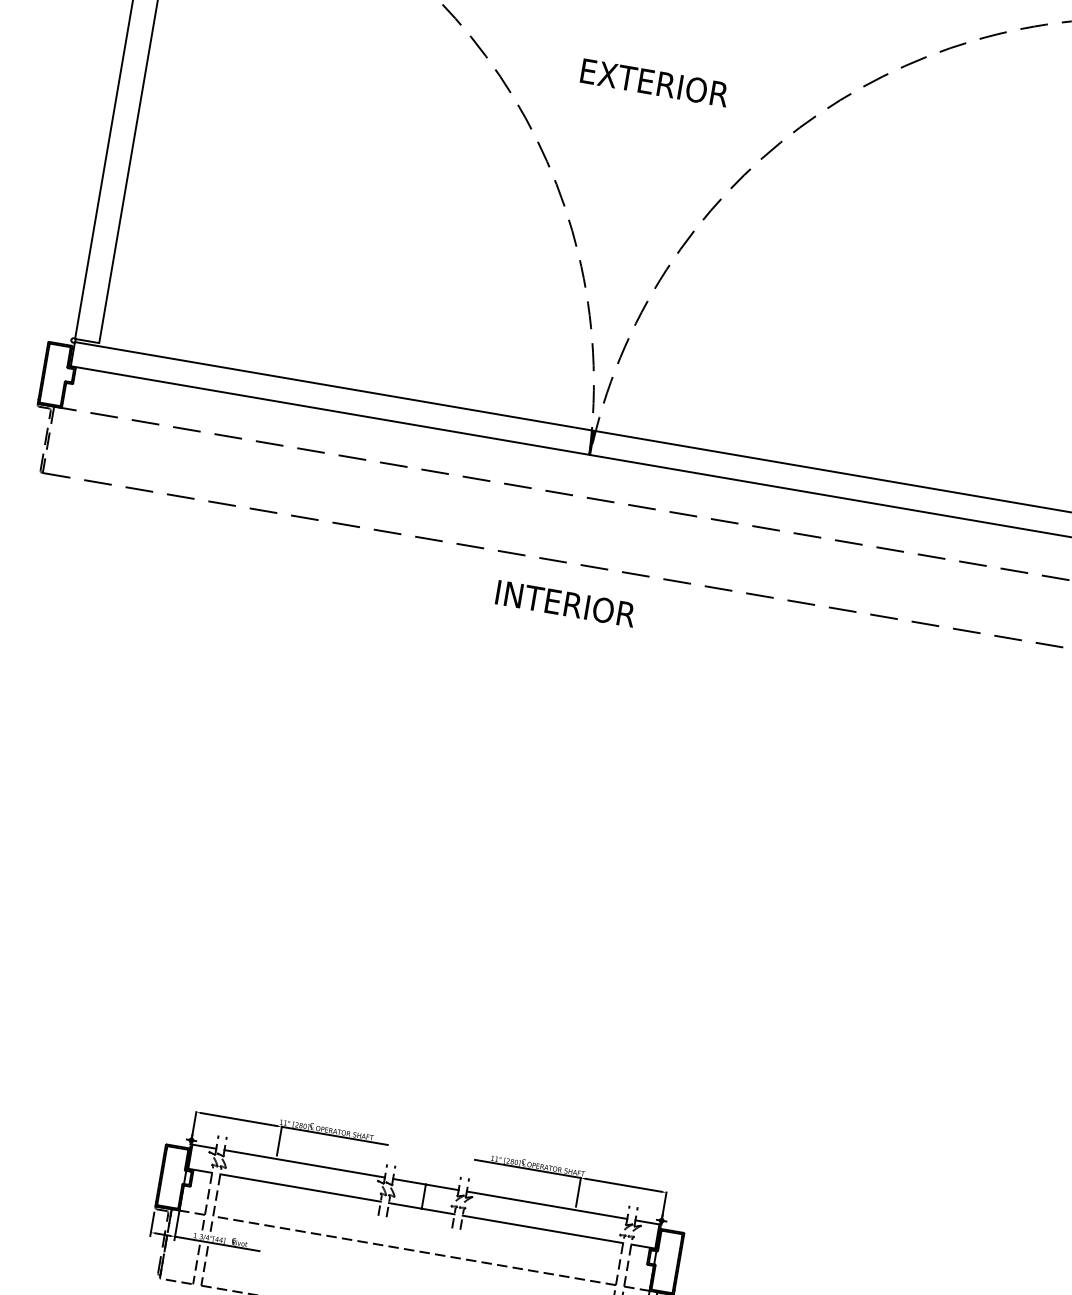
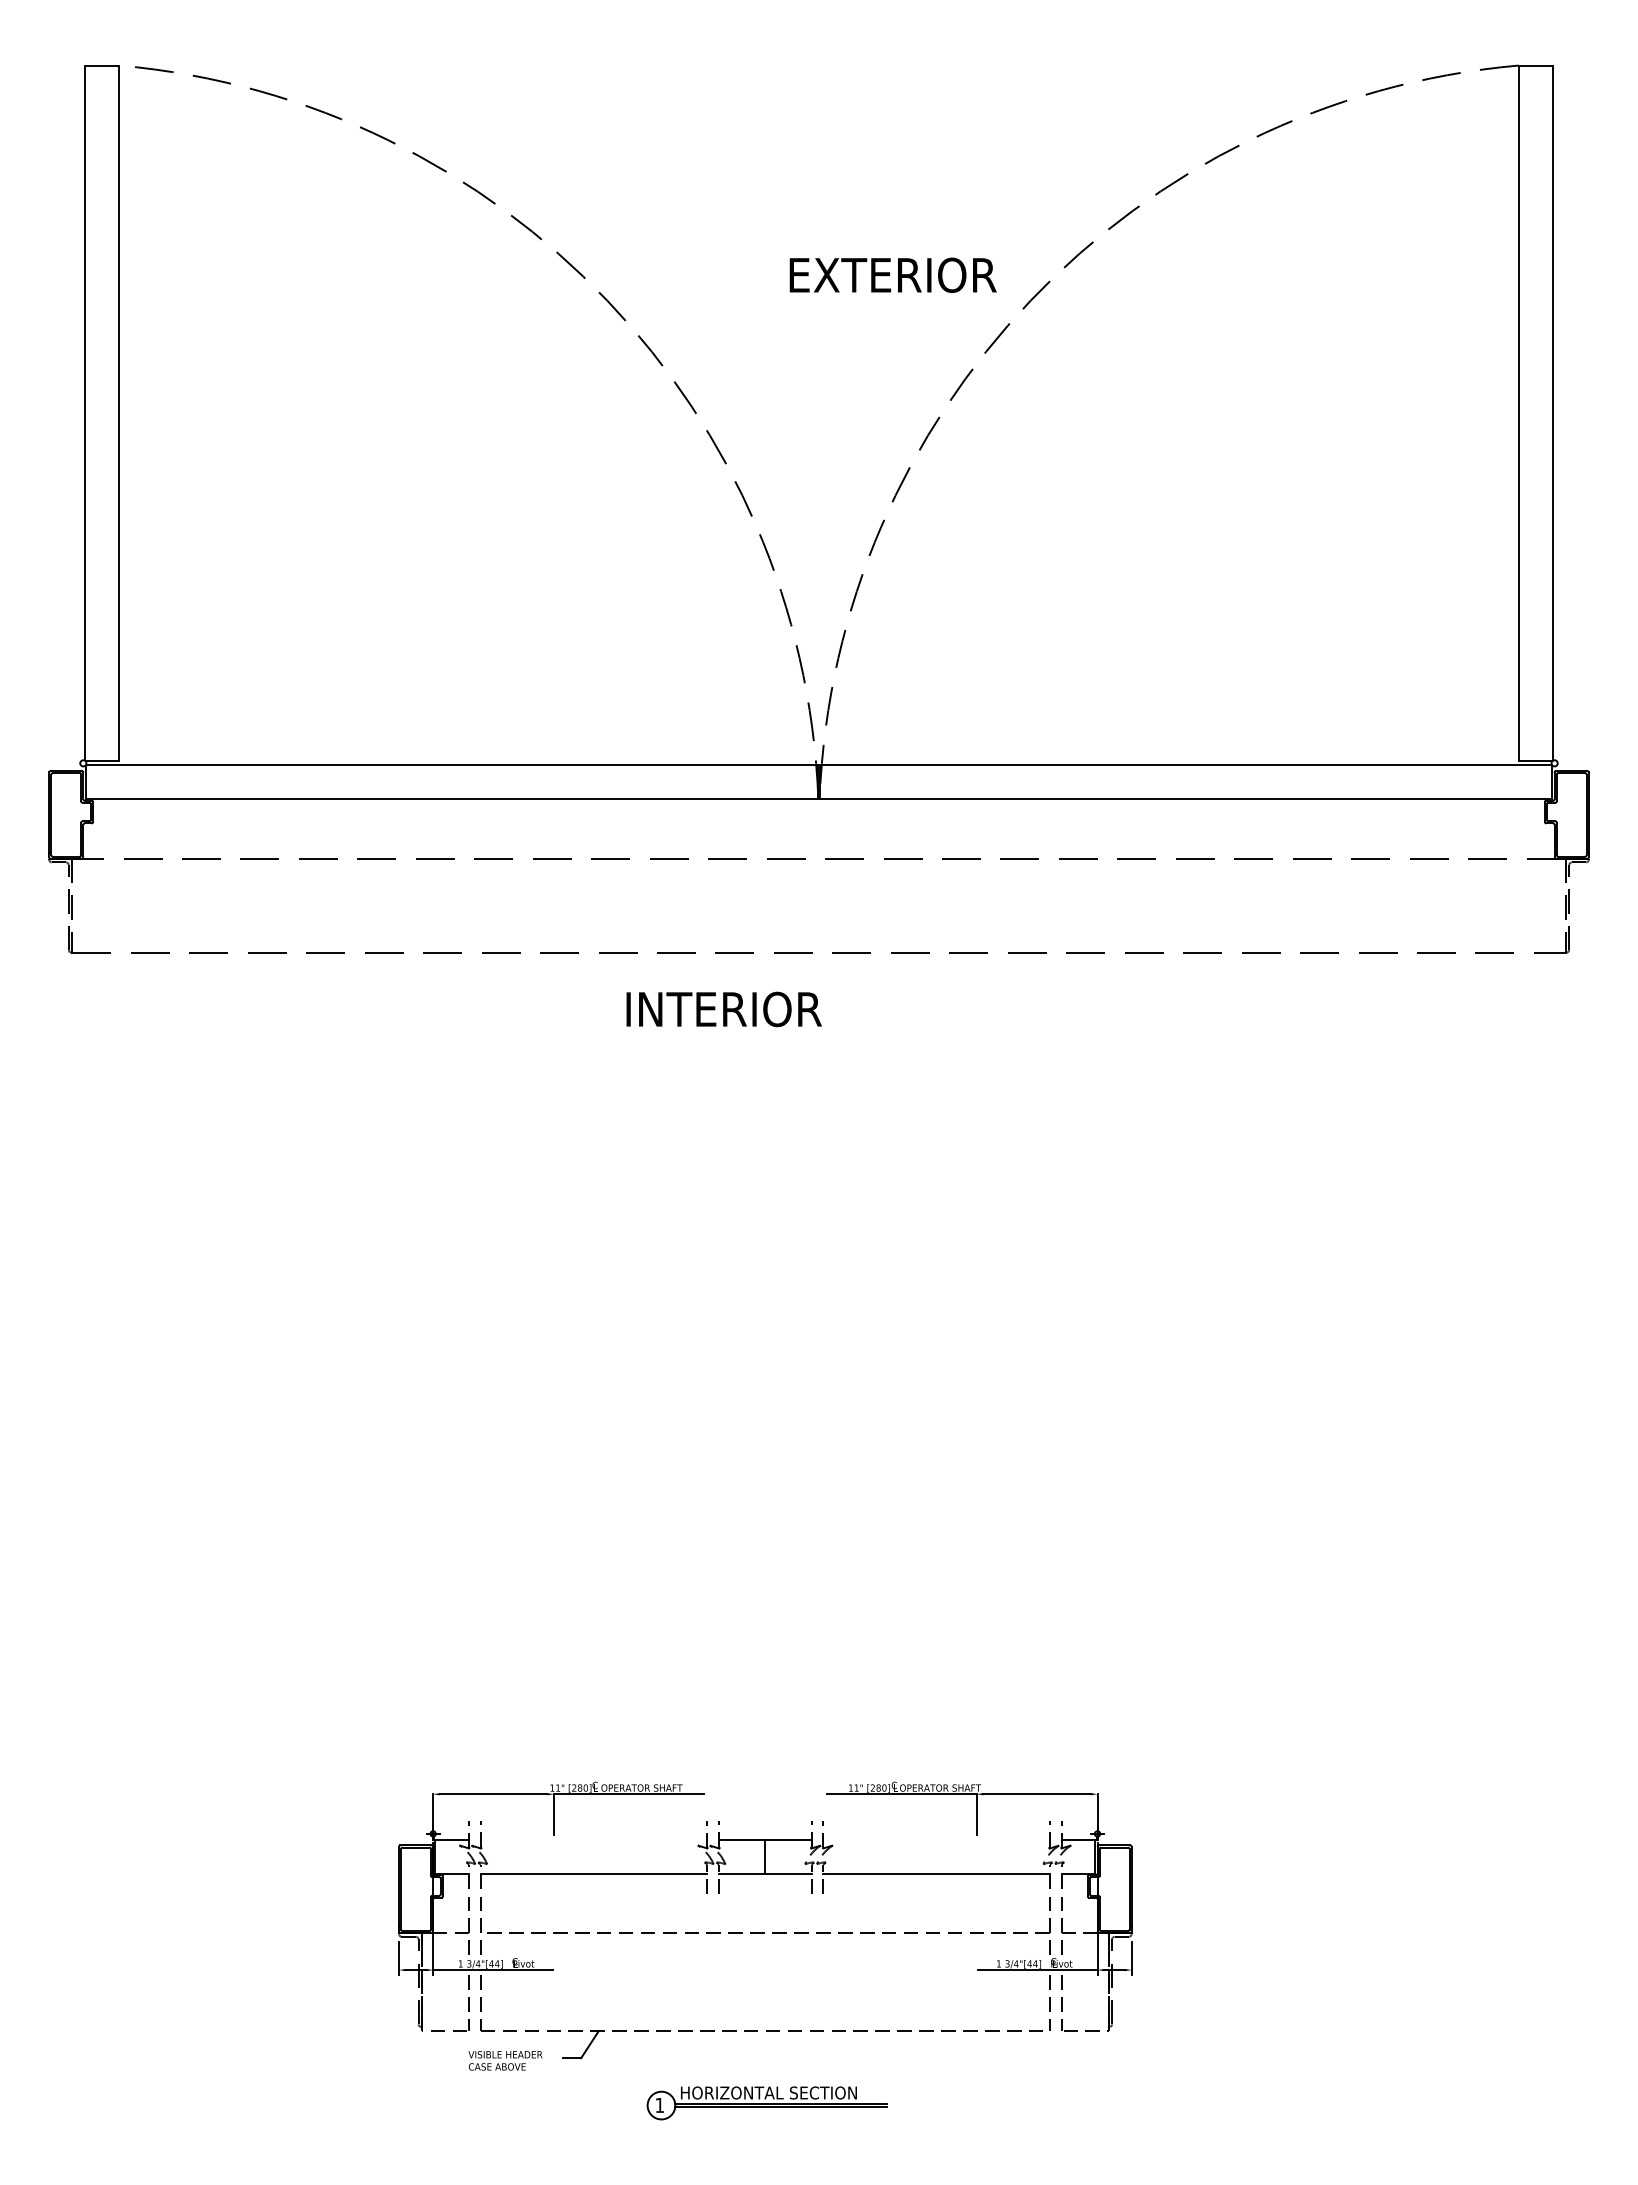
text: (654, 82) -> (892, 274), moved
text: (565, 603) -> (723, 1009), moved
line: (304, 1163) -> (593, 1839), removed
line: (547, 1205) -> (936, 1839), removed

